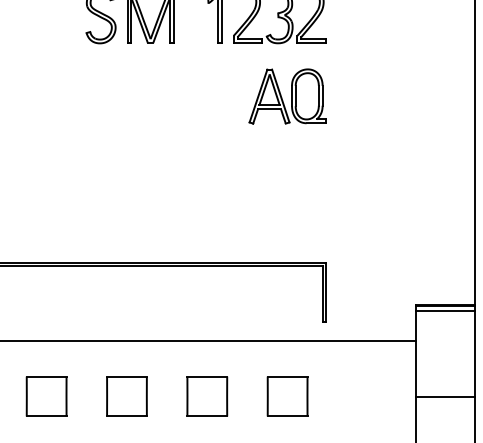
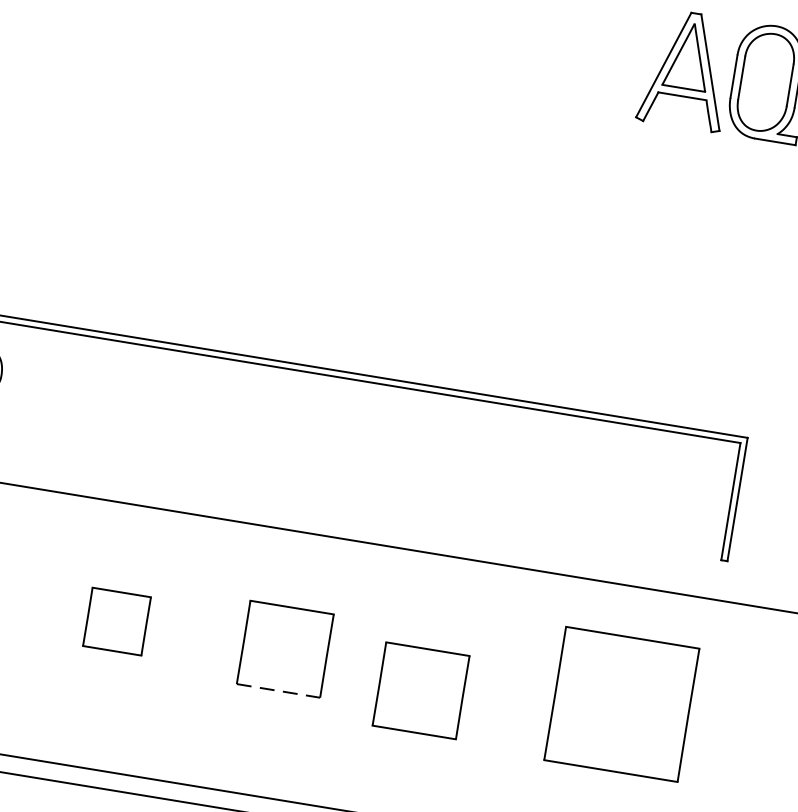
part: (46, 396) -> (116, 621), size x0.7
part: (207, 396) -> (421, 690), moved
part: (287, 396) -> (621, 704), size x1.6
line: (126, 416) -> (277, 690), solid -> dashed

